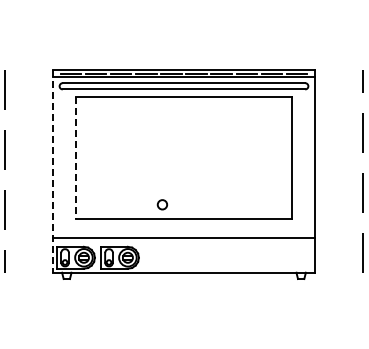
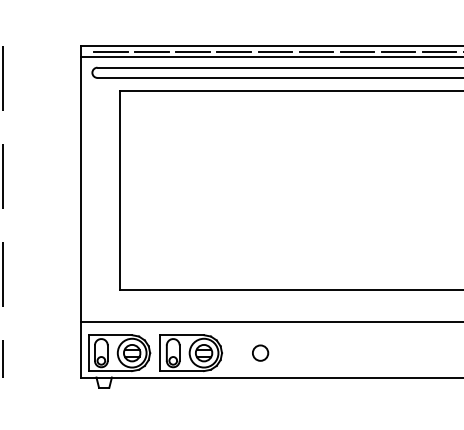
line: (76, 158) -> (120, 190), dashed -> solid
line: (52, 171) -> (80, 212), dashed -> solid
circle: (161, 204) -> (258, 352), moved

